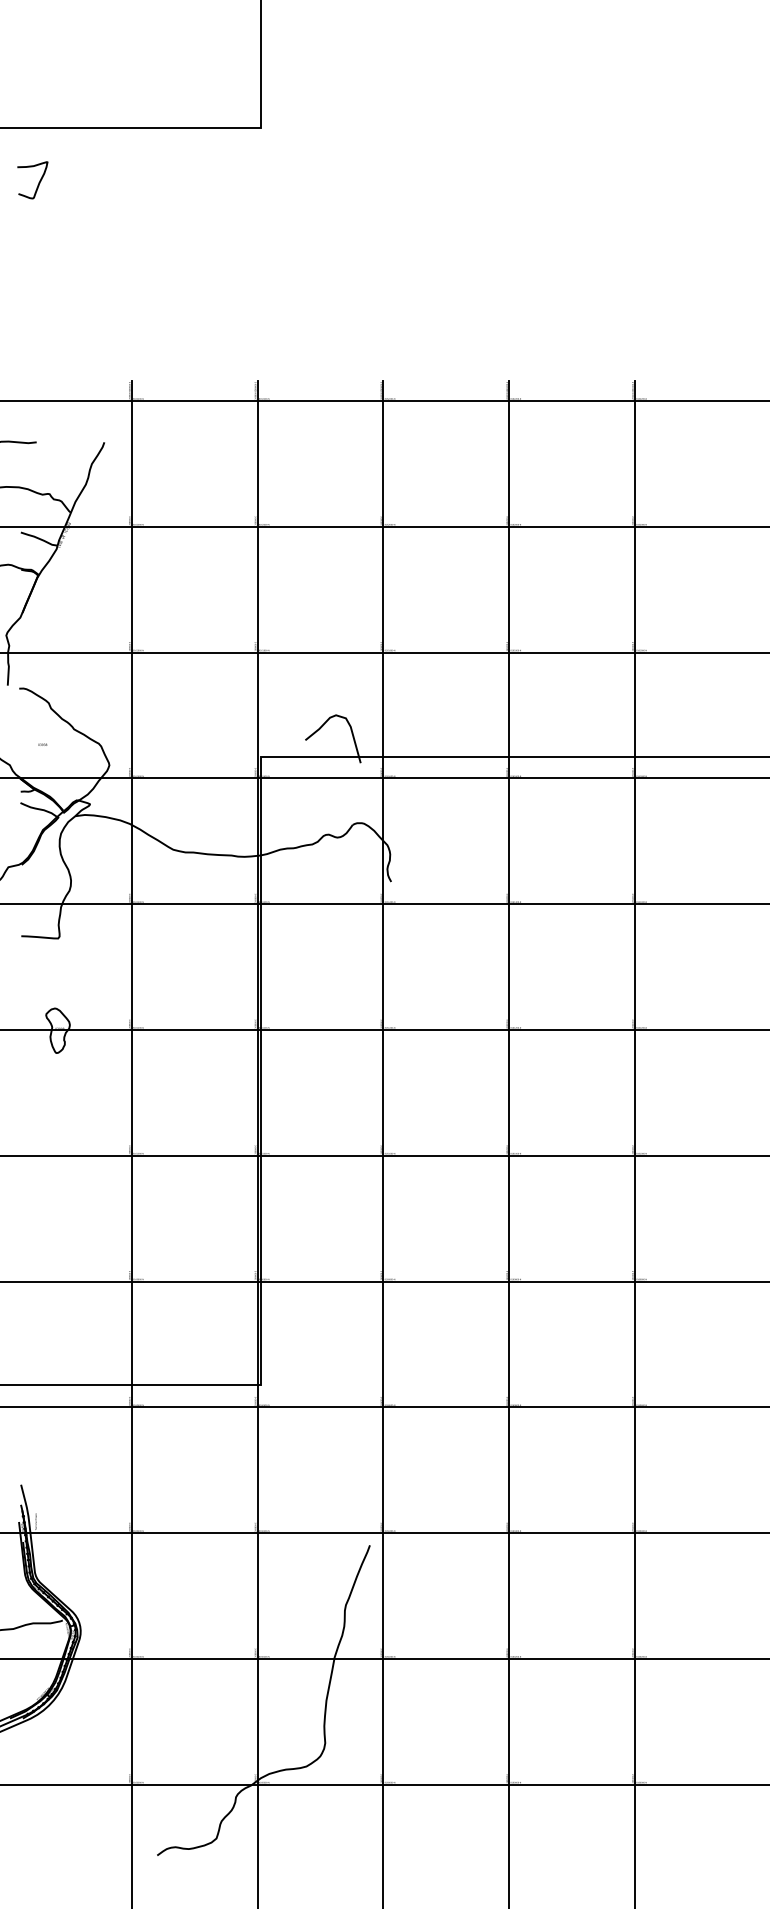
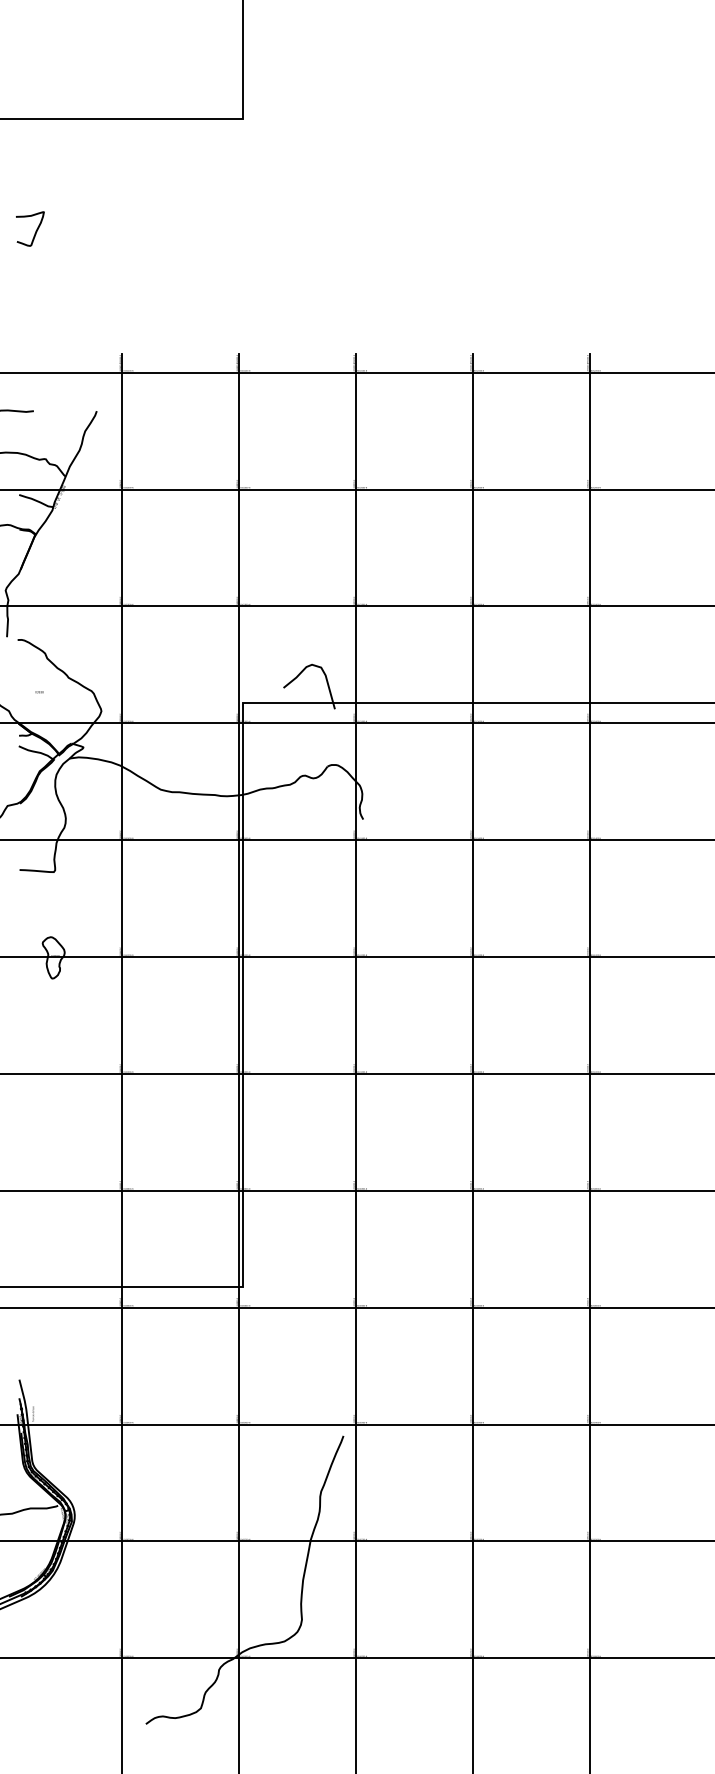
curve: (38, 182) -> (35, 231), moved

